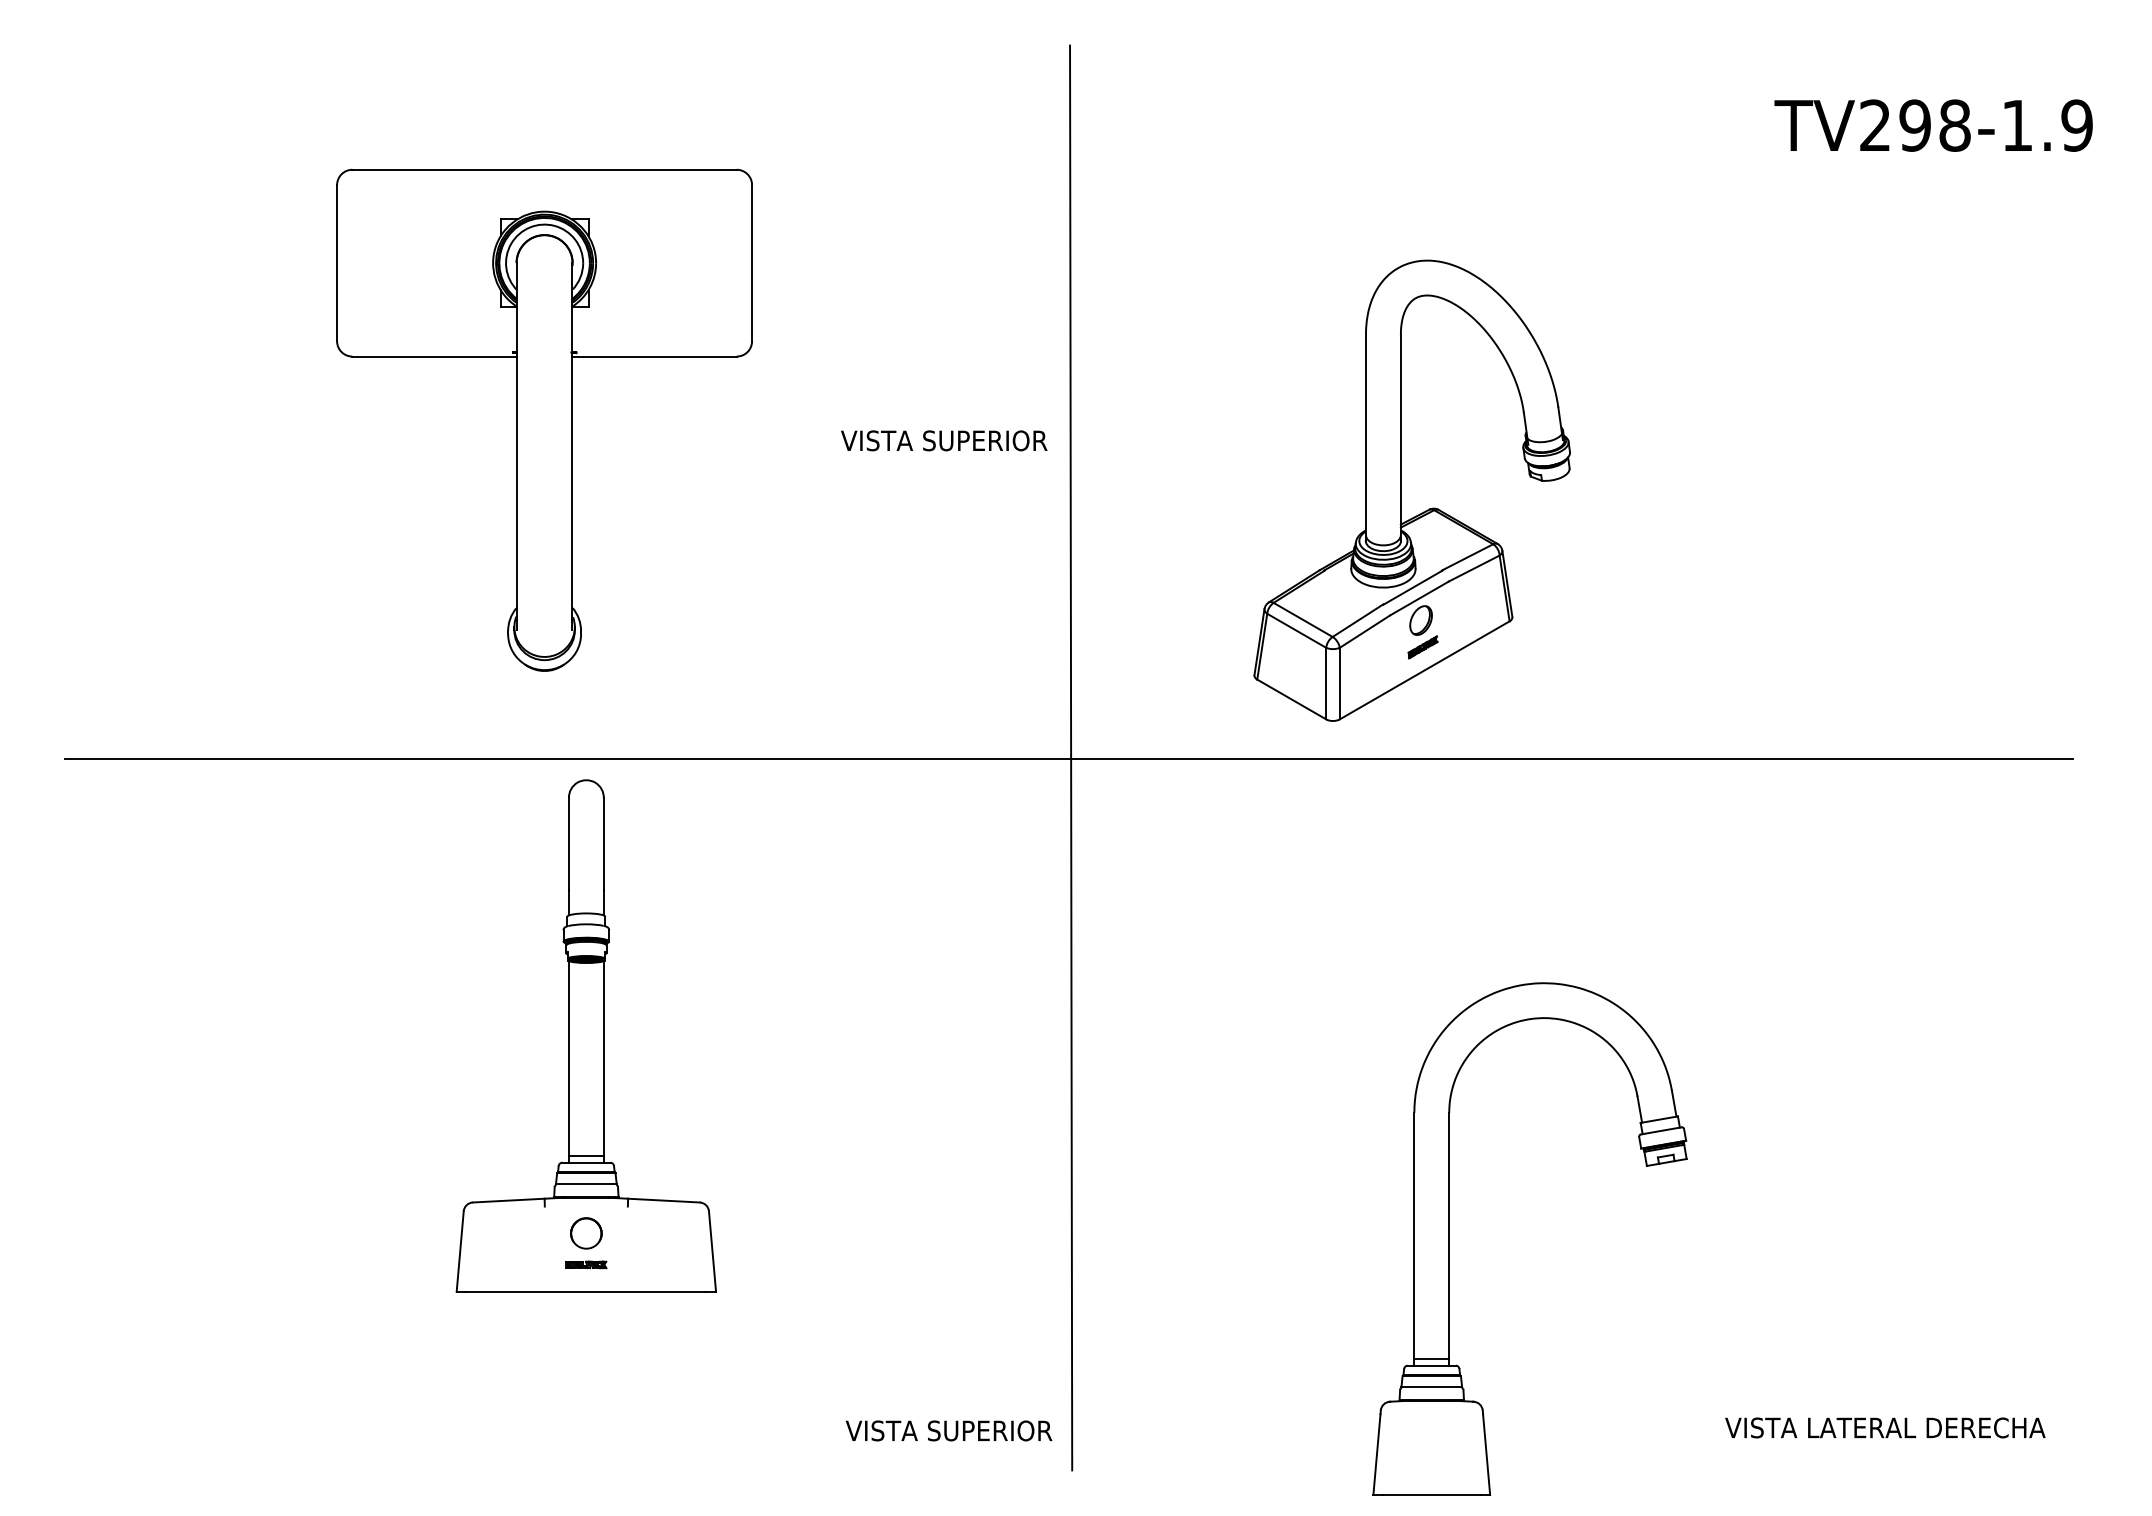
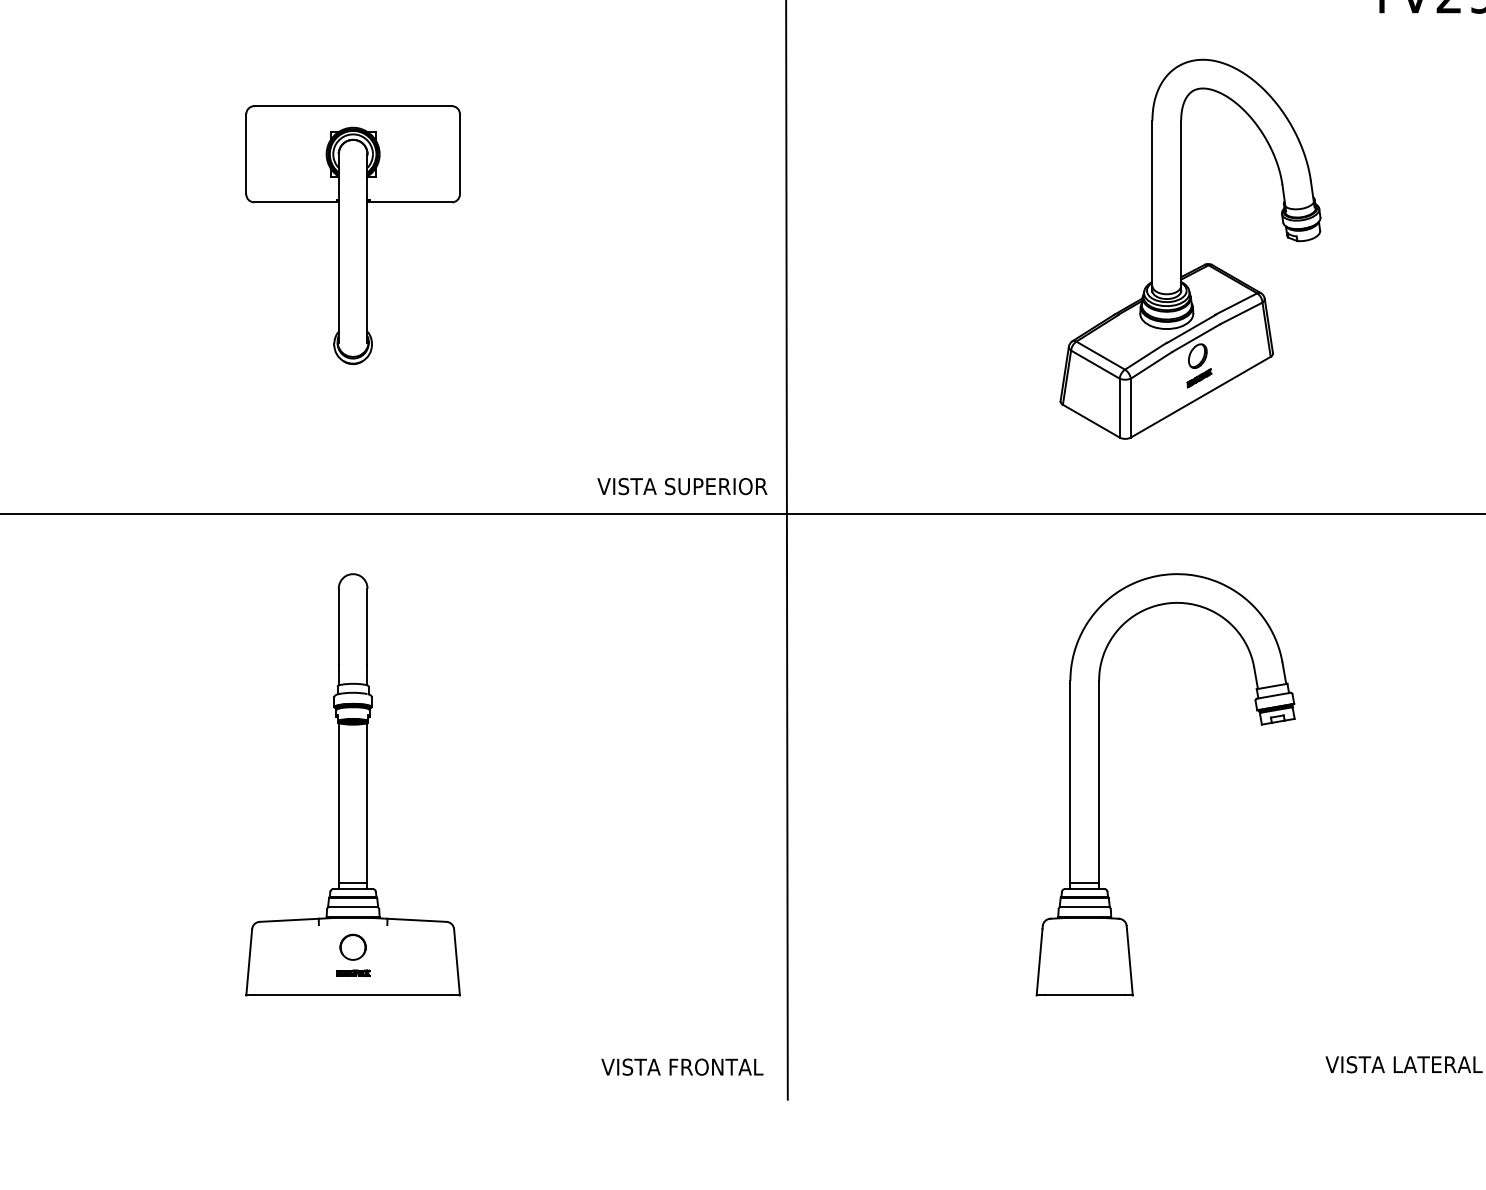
part: (543, 420) -> (352, 235), size x0.62
text: (944, 440) -> (682, 486), moved
part: (1401, 490) -> (1181, 249), moved
part: (585, 1035) -> (352, 784), moved
part: (1449, 1238) -> (1099, 784), moved
text: (990, 1430) -> (720, 1066), VISTA SUPERIOR -> VISTA FRONTAL

